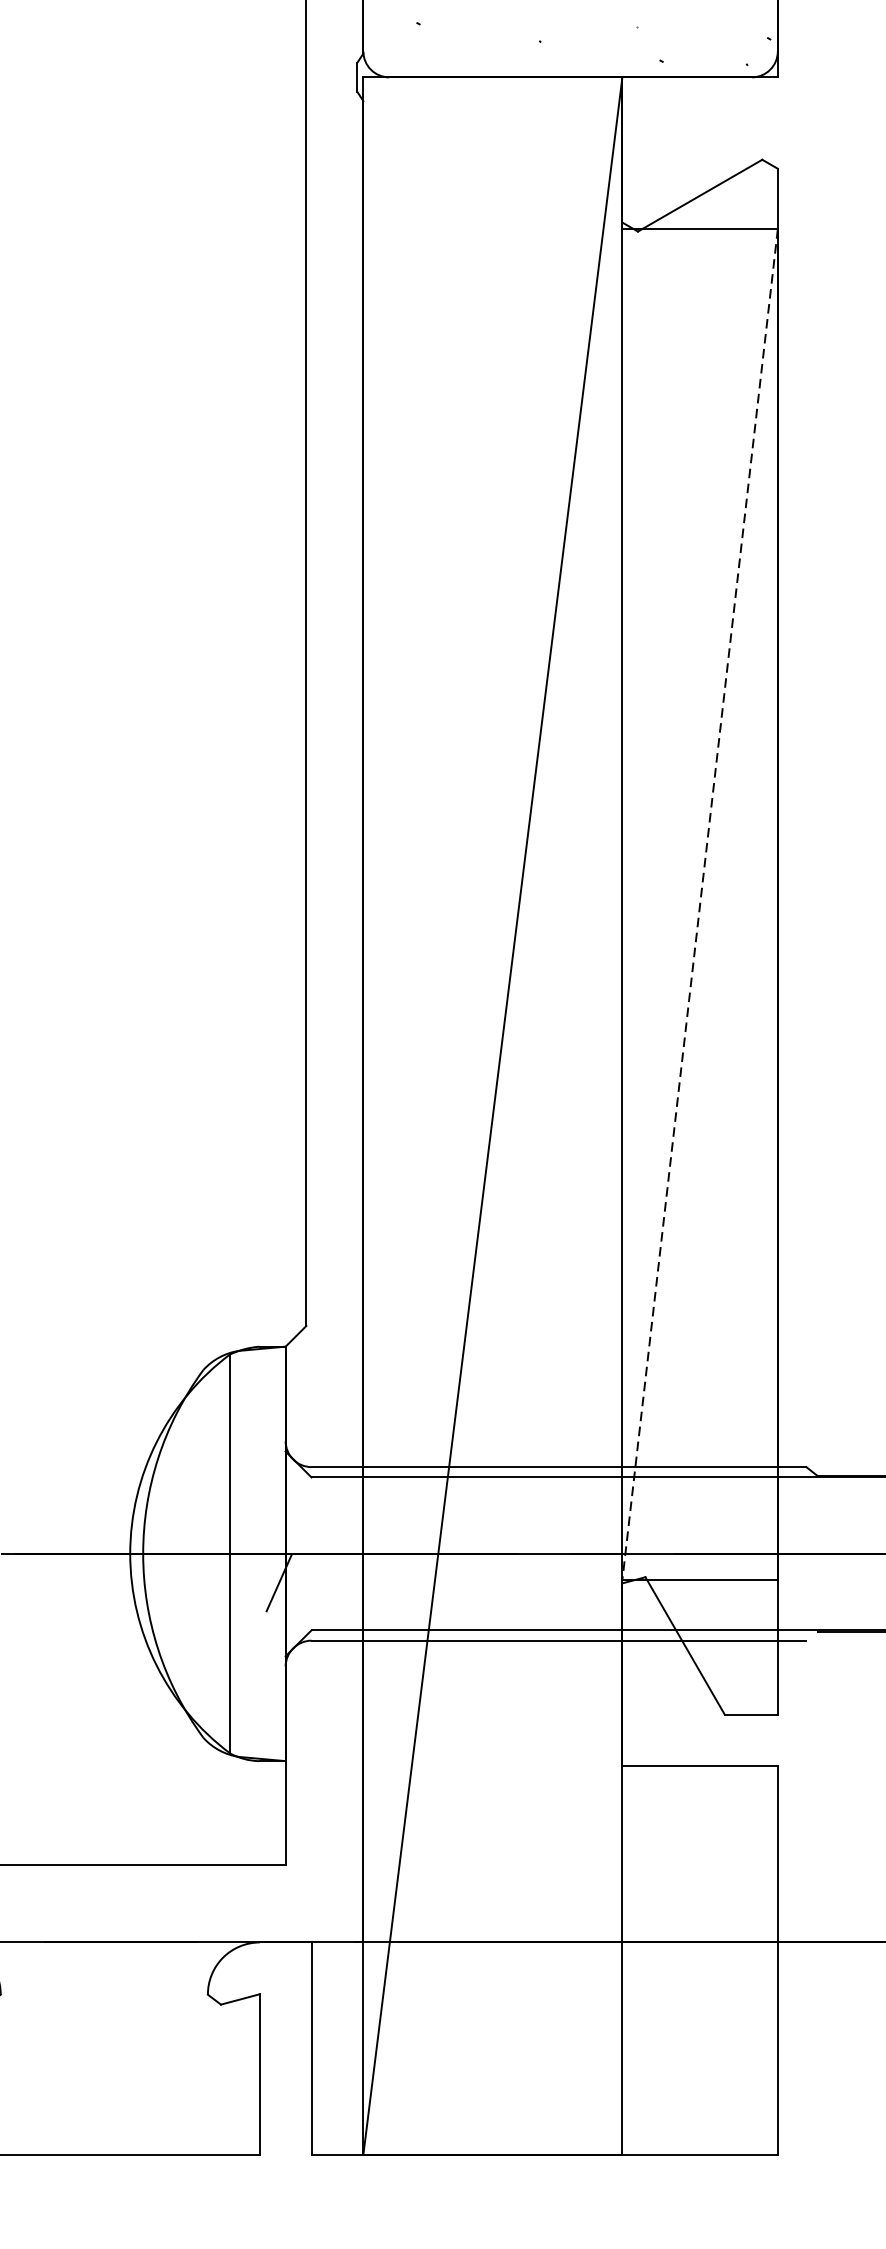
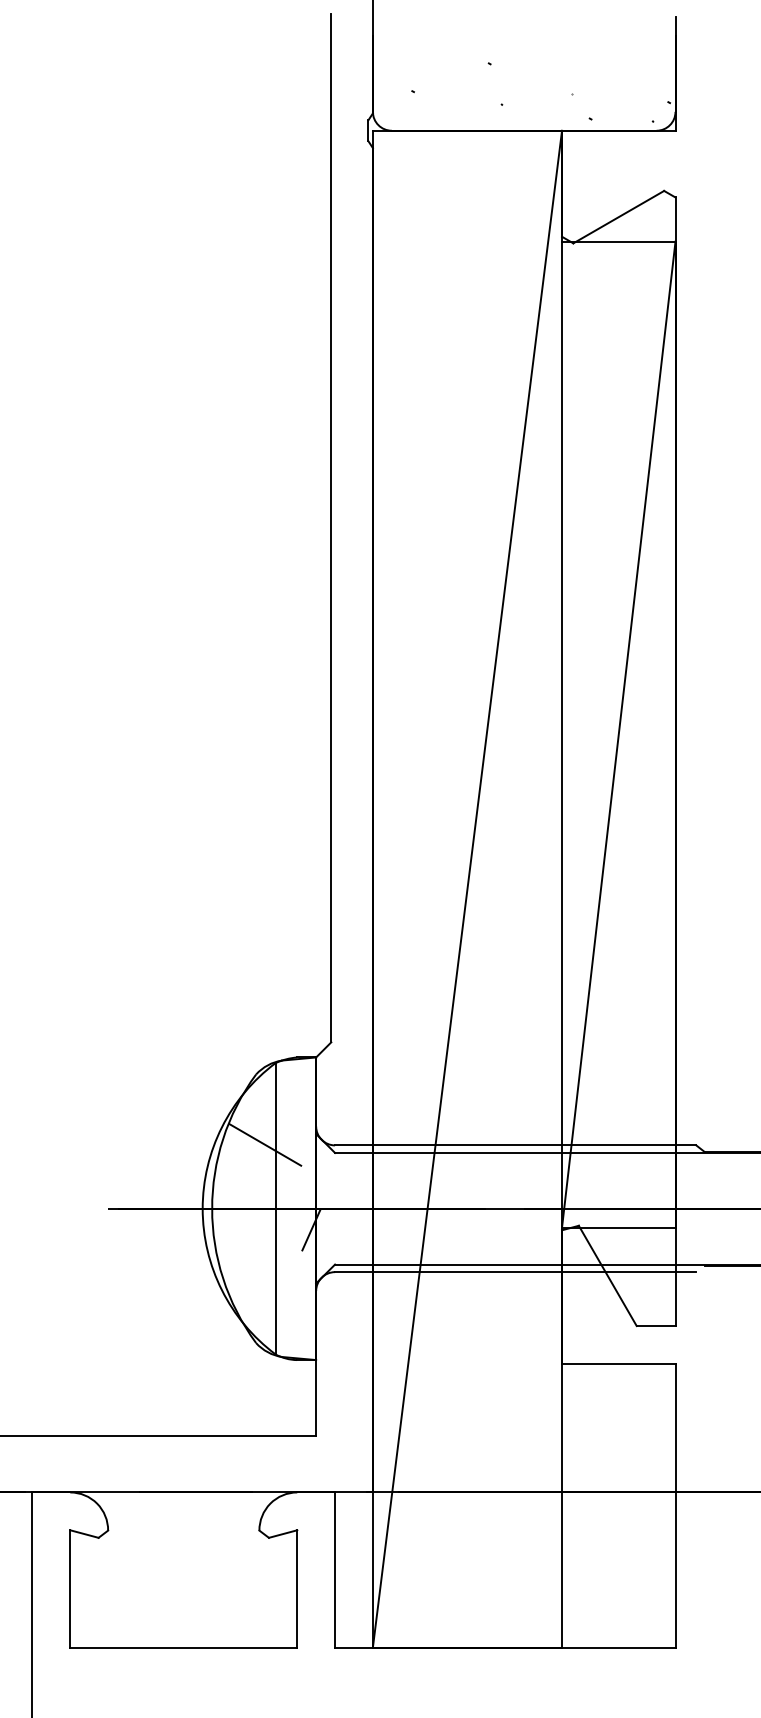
line: (699, 905) -> (618, 735), dashed -> solid
line: (214, 1465) -> (264, 1144), added

